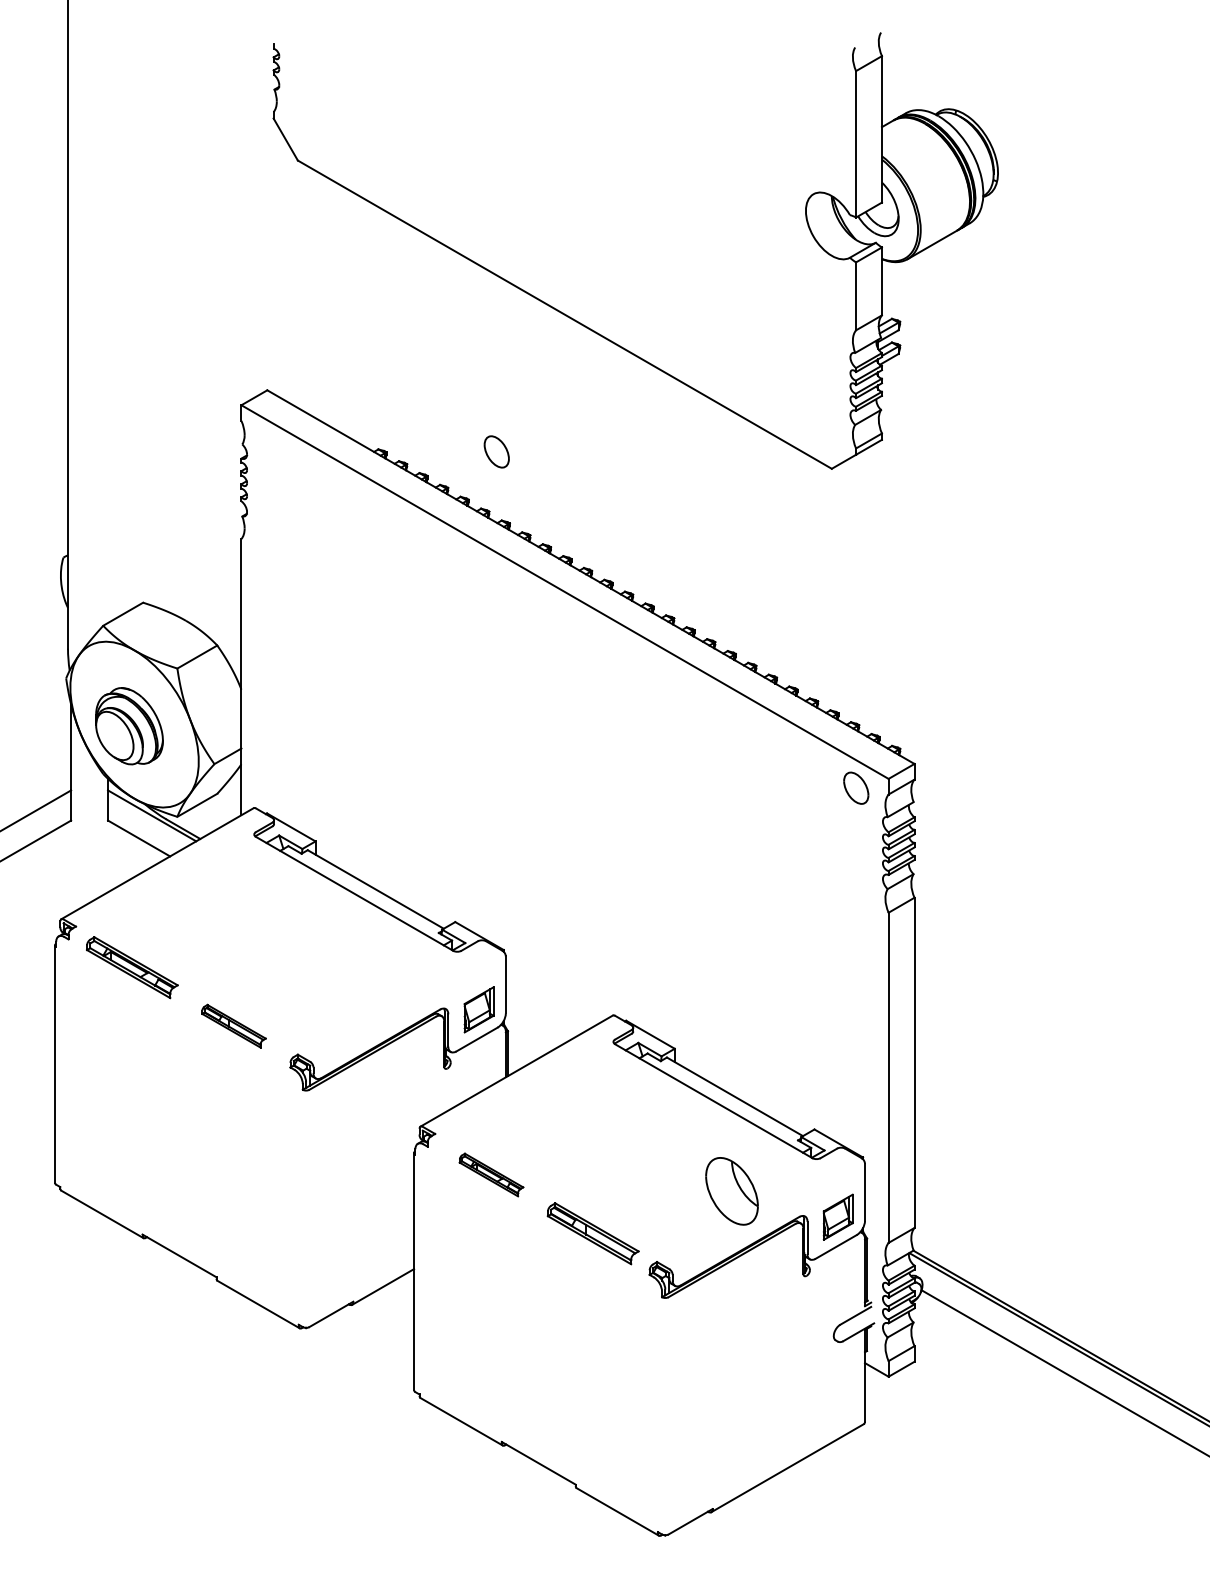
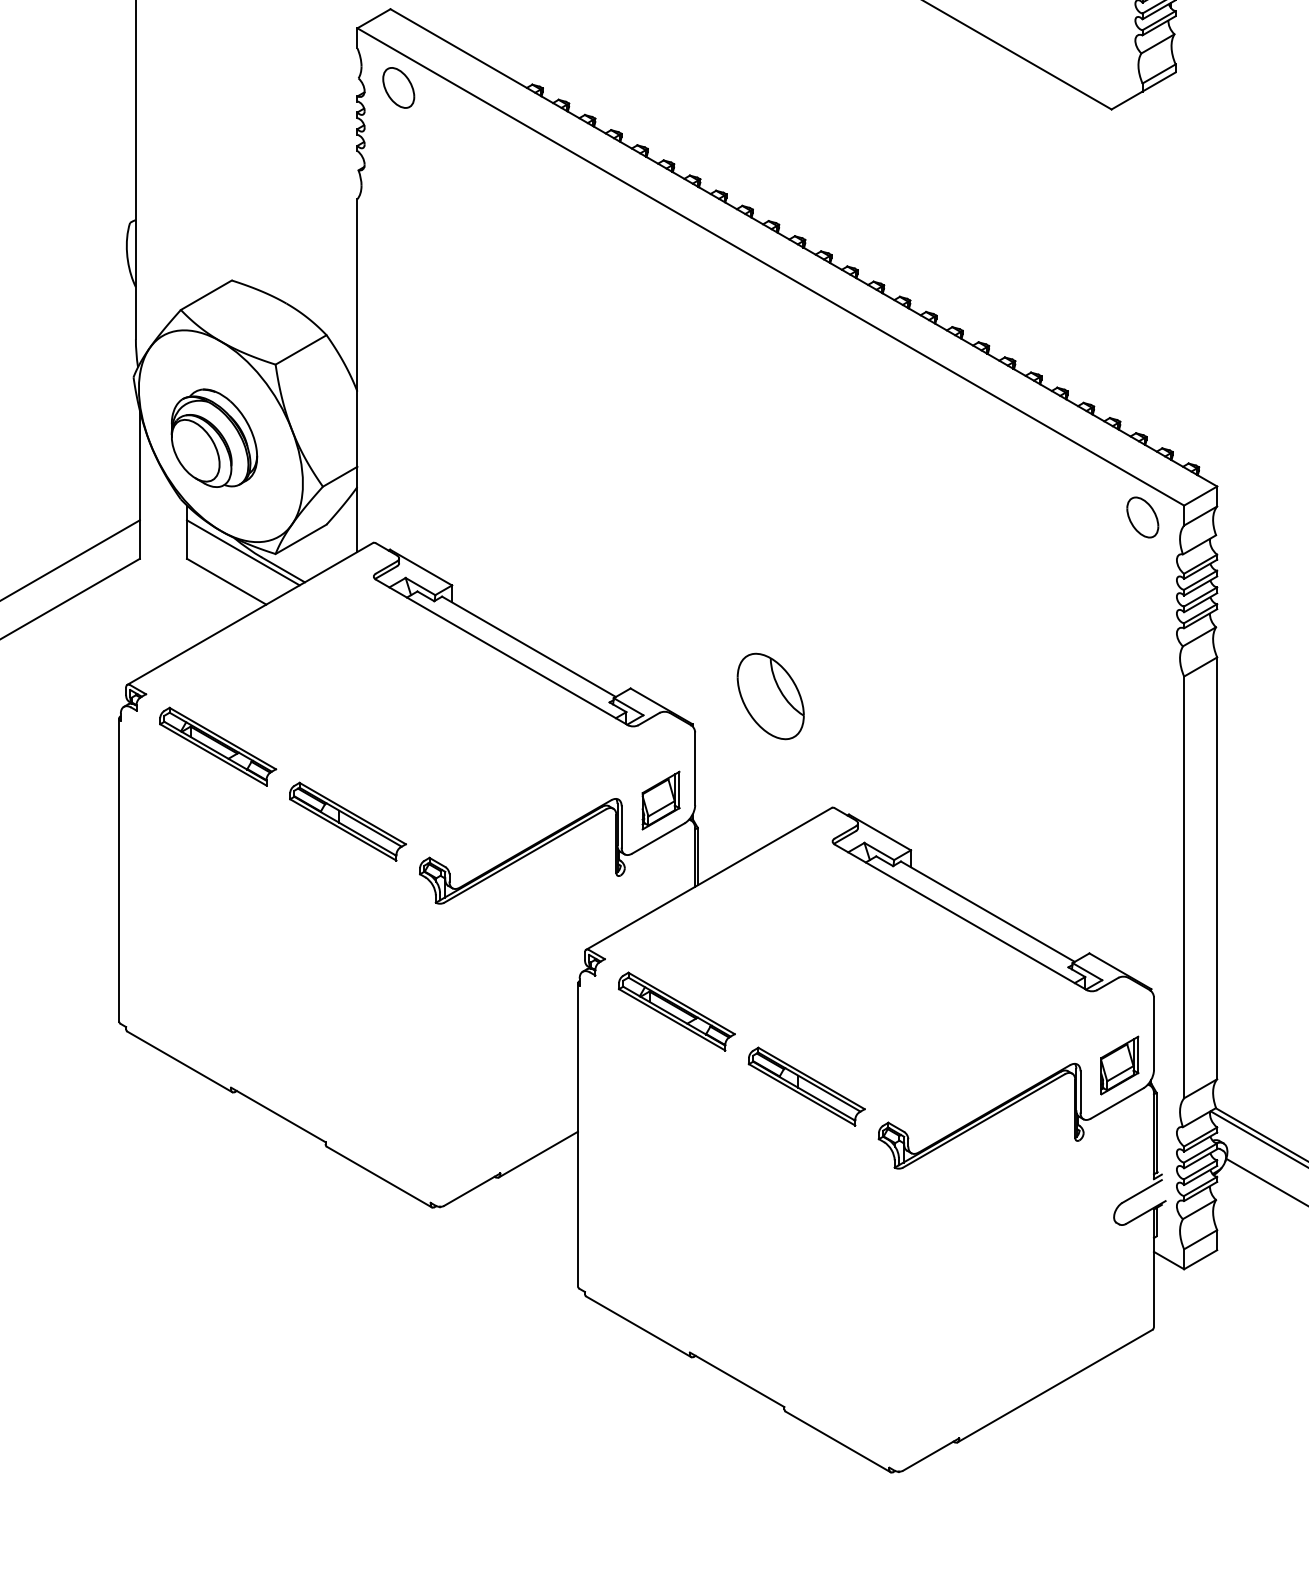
part: (496, 451) -> (398, 87), moved
part: (233, 1025) -> (347, 820), size x1.43
part: (491, 1174) -> (676, 1010), size x1.43
part: (731, 1191) -> (770, 696), moved

